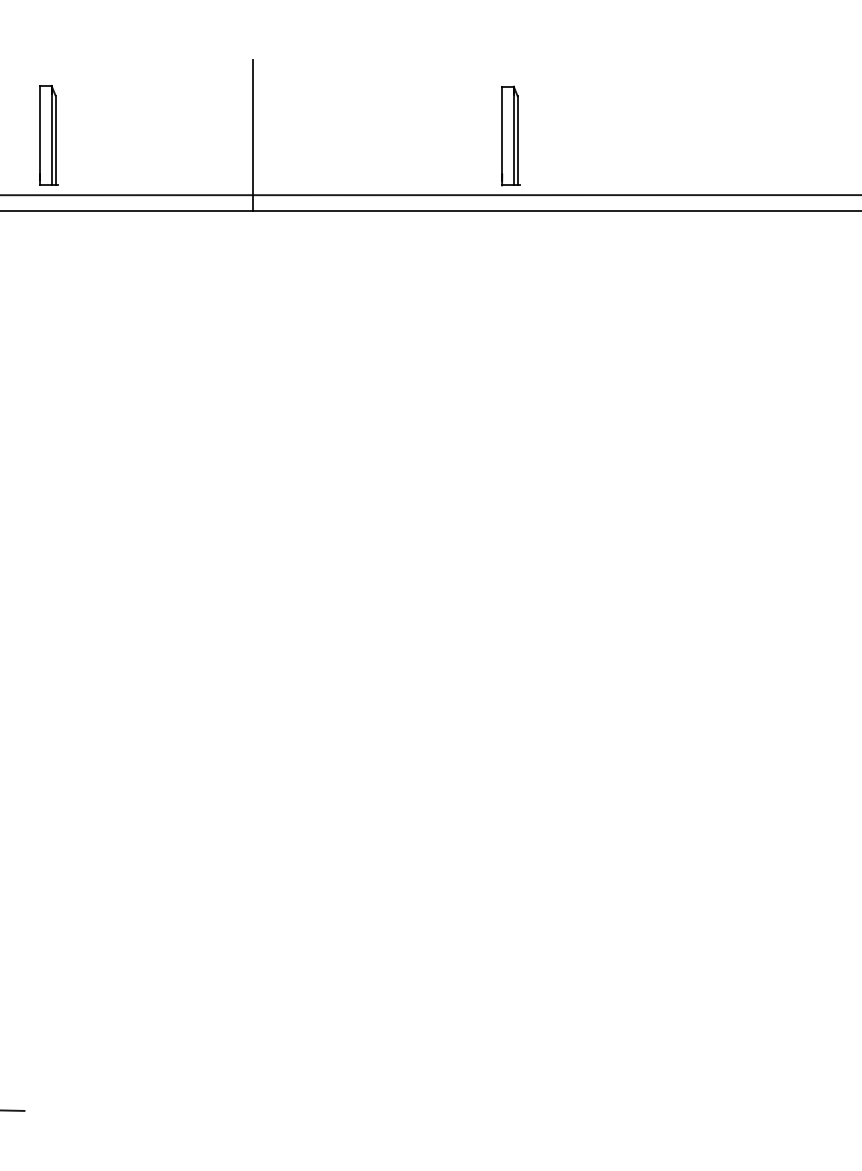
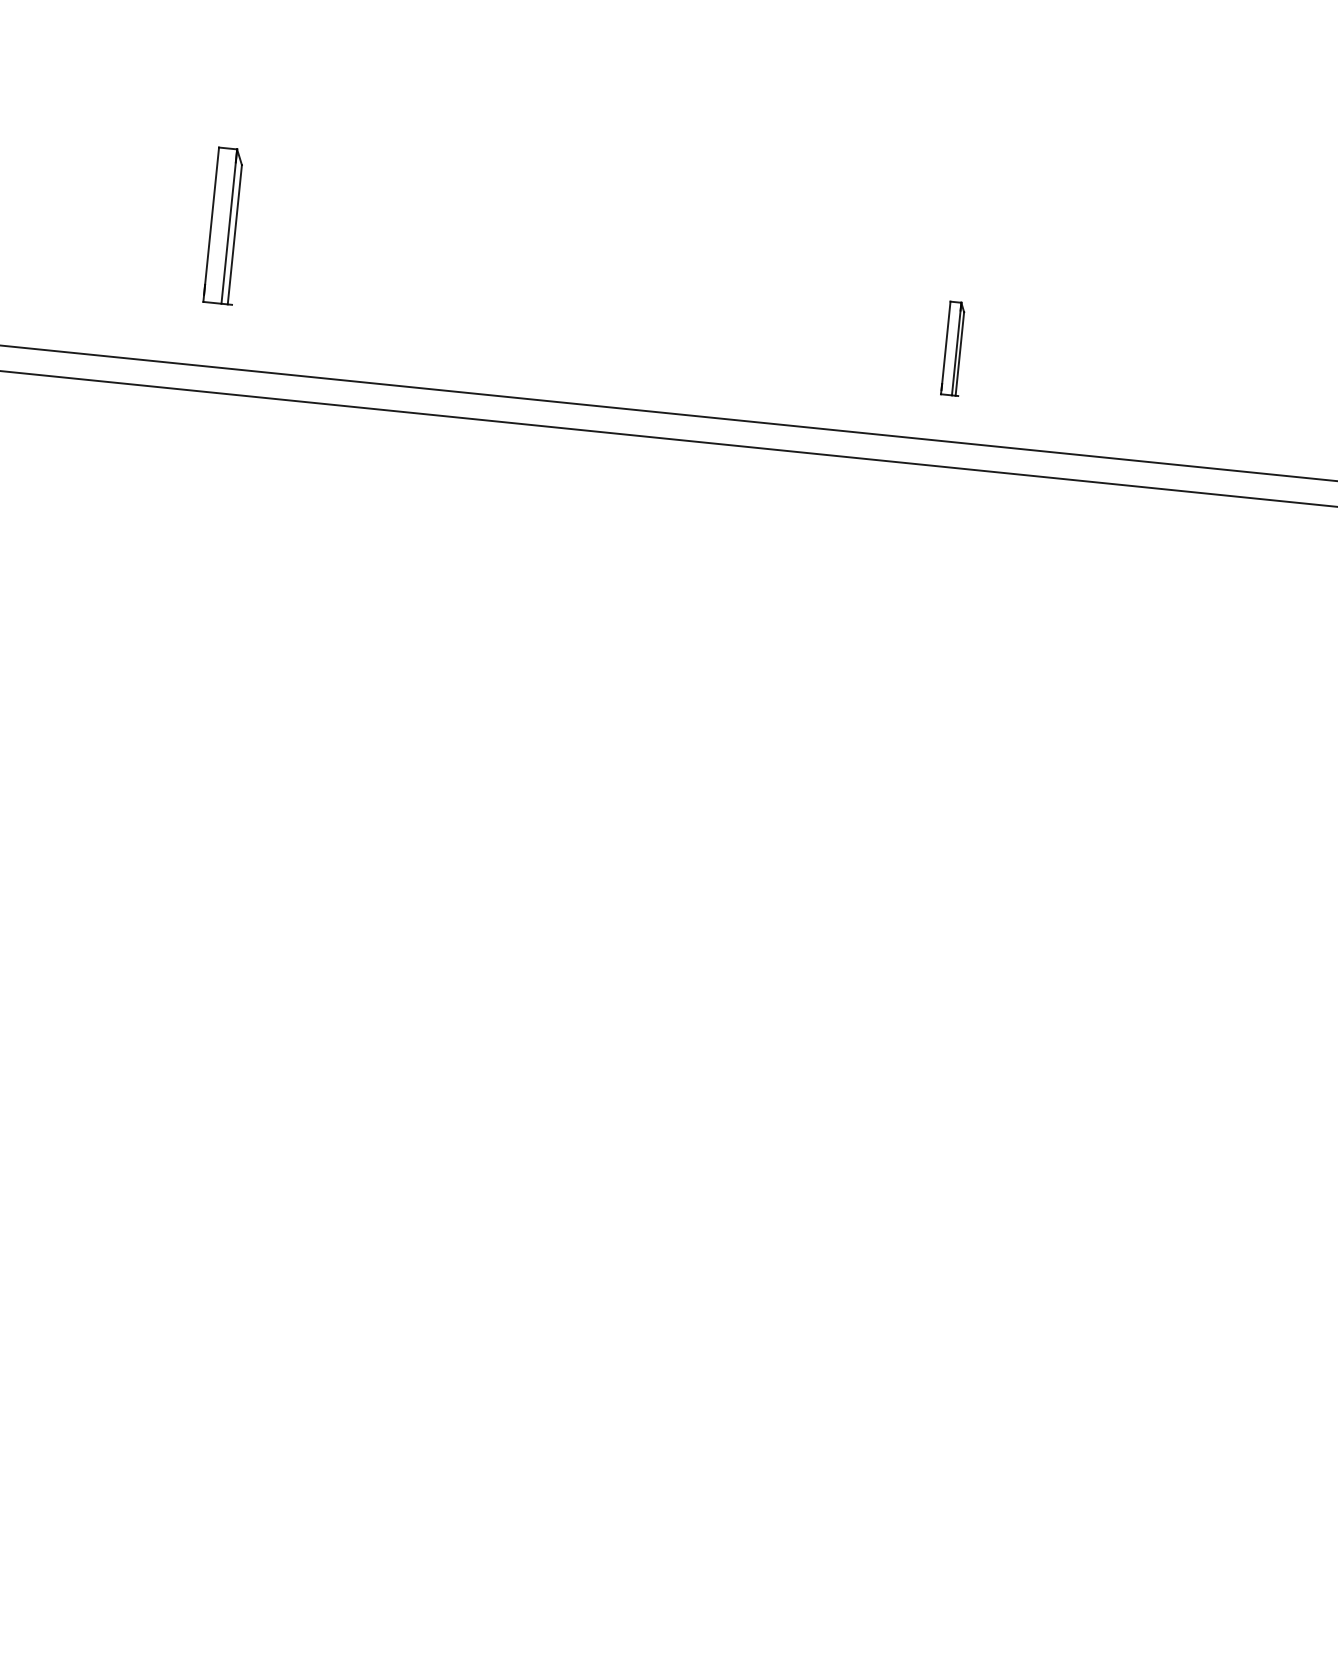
part: (48, 134) -> (224, 224), moved
line: (252, 135) -> (549, 306), removed
part: (510, 135) -> (953, 347), size x0.6

